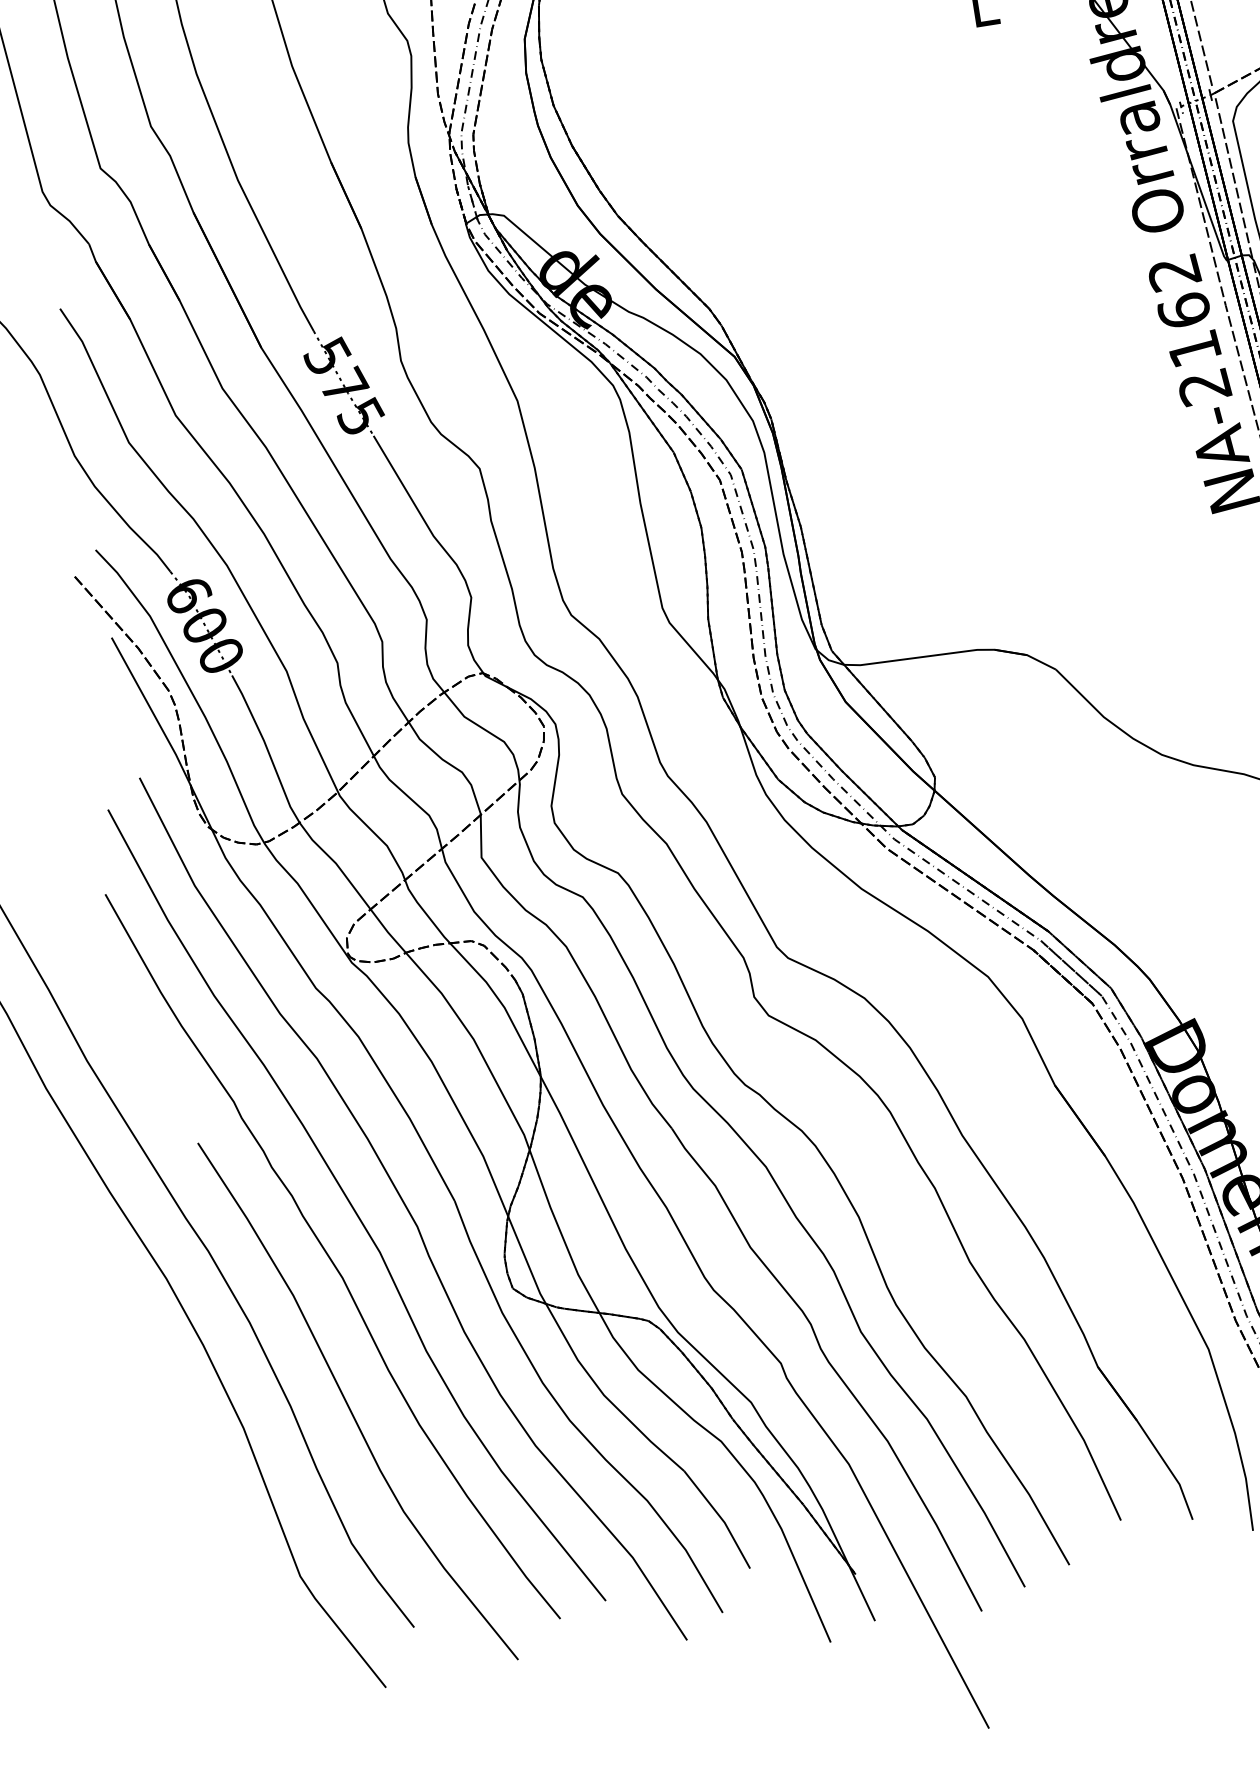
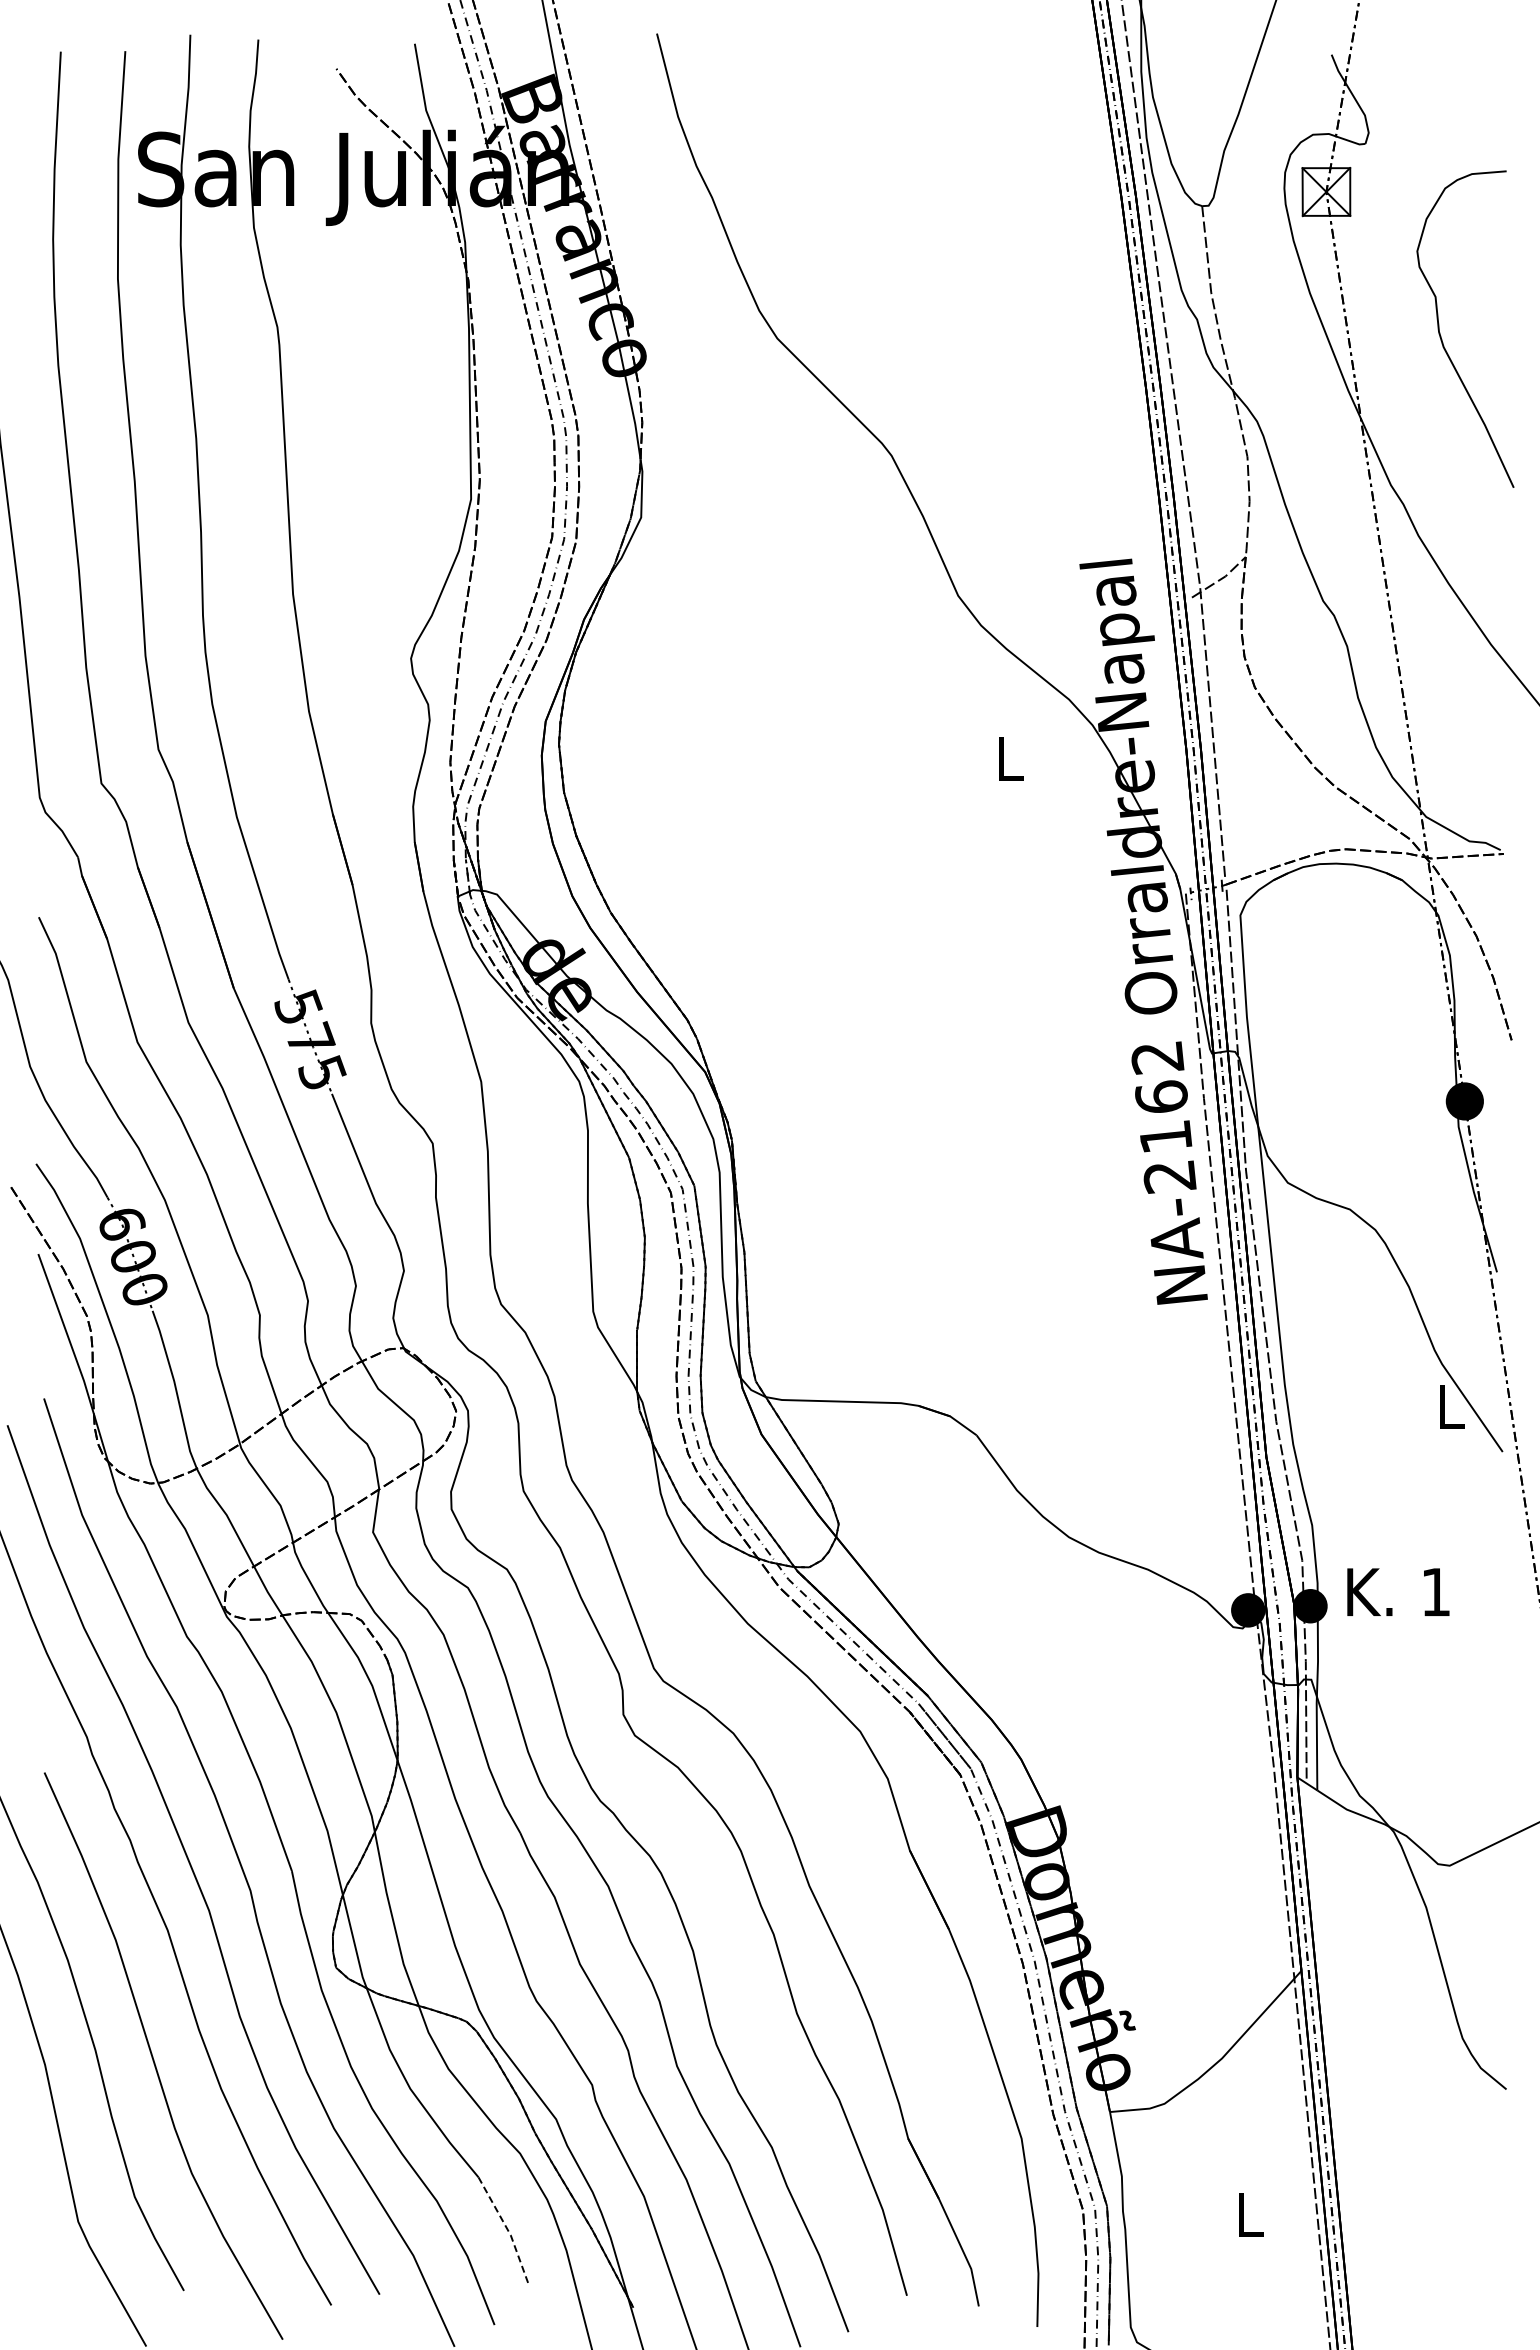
line: (720, 1518) -> (507, 2230), solid -> dashed

